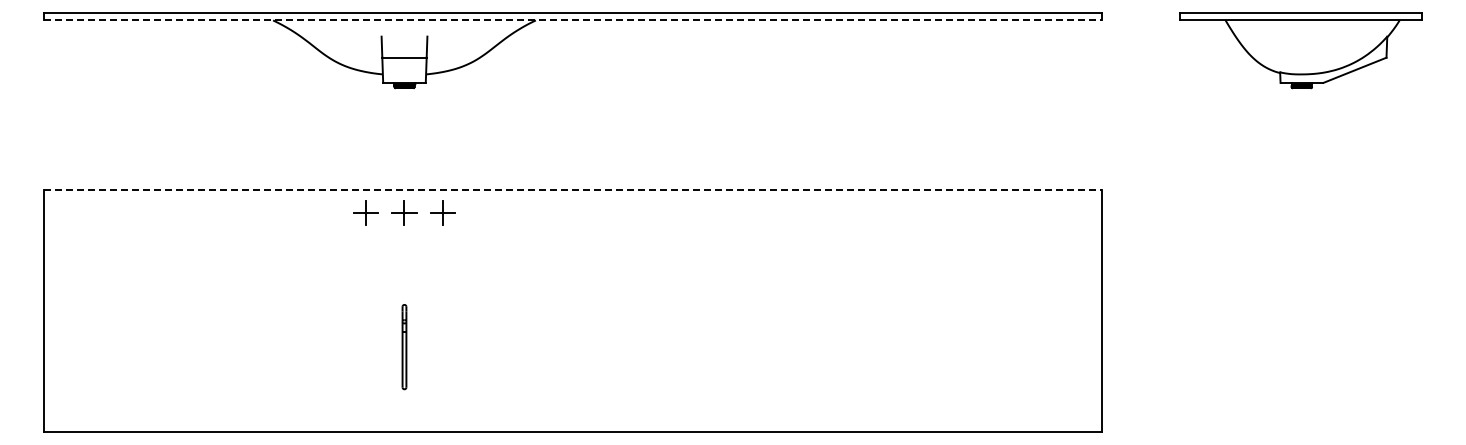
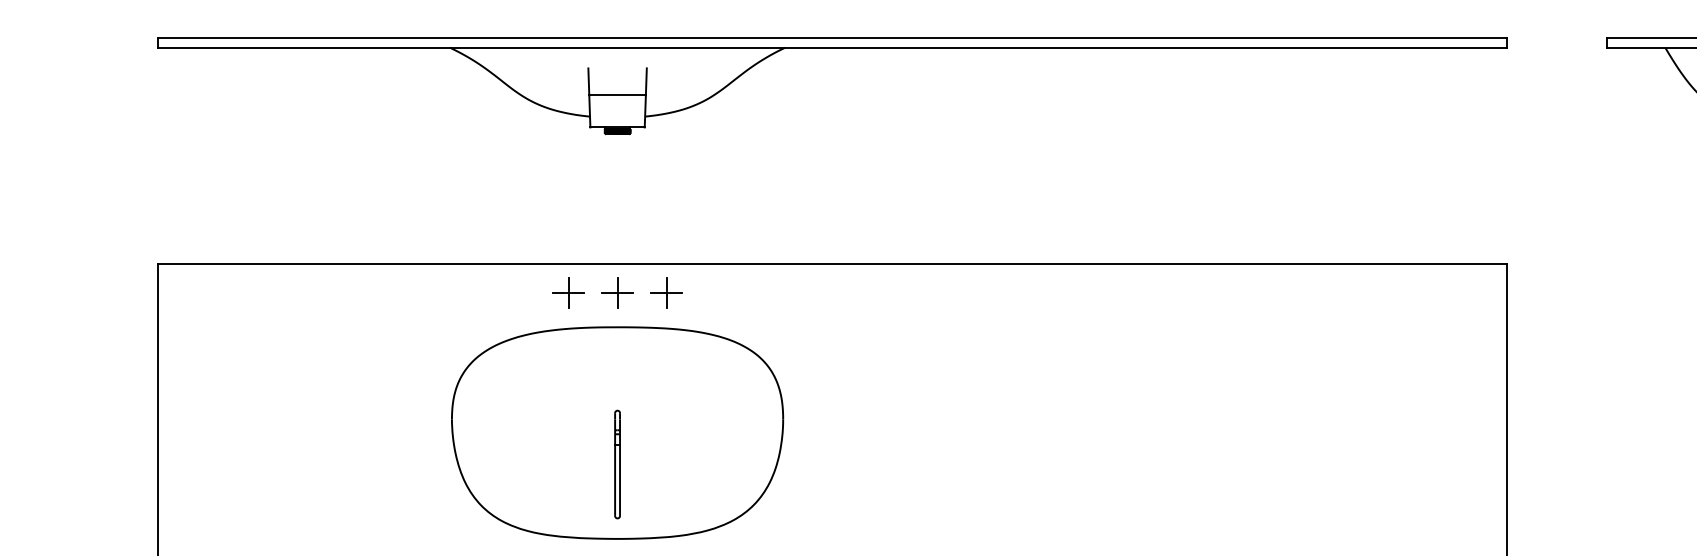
line: (572, 20) -> (831, 47), dashed -> solid
line: (572, 190) -> (831, 264), dashed -> solid
part: (404, 322) -> (617, 433), added

